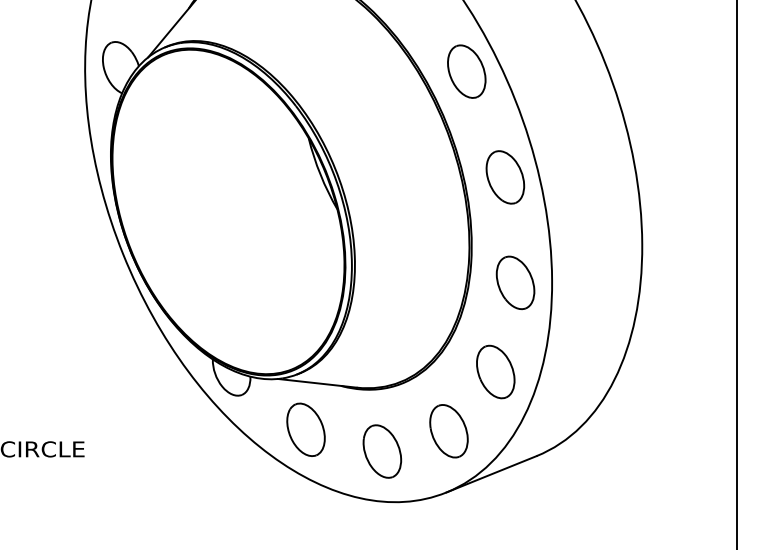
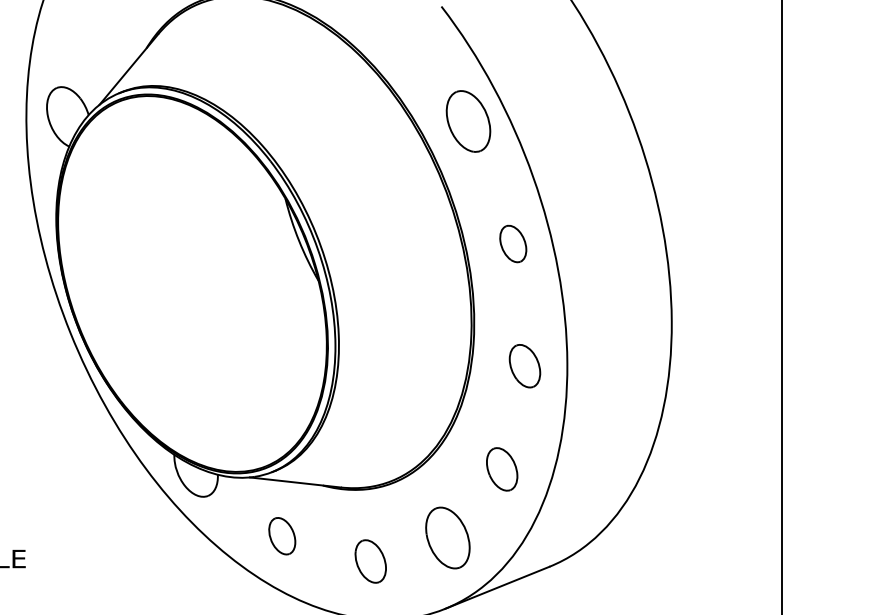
part: (505, 177) -> (513, 244), size x0.6
part: (515, 282) -> (524, 365), size x0.7
part: (495, 371) -> (501, 468), size x0.7
part: (305, 429) -> (281, 535), size x0.6
part: (382, 451) -> (370, 561), size x0.7

